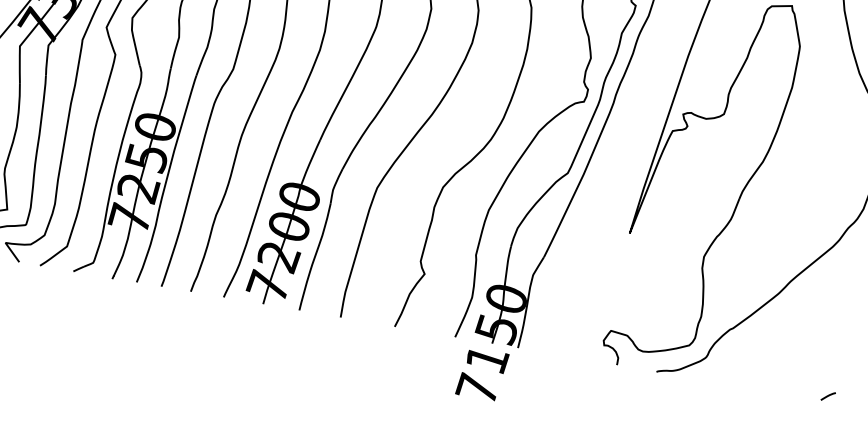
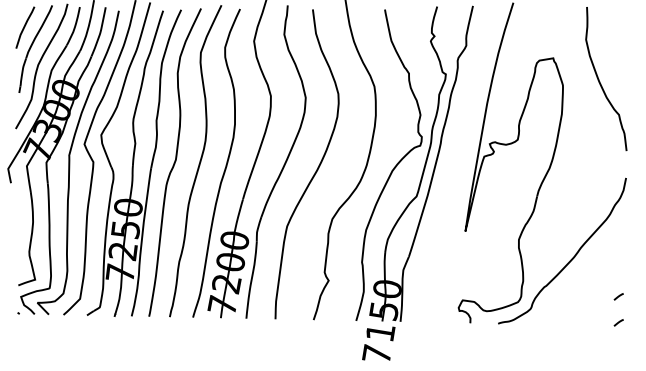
curve: (833, 358) -> (618, 296), added

